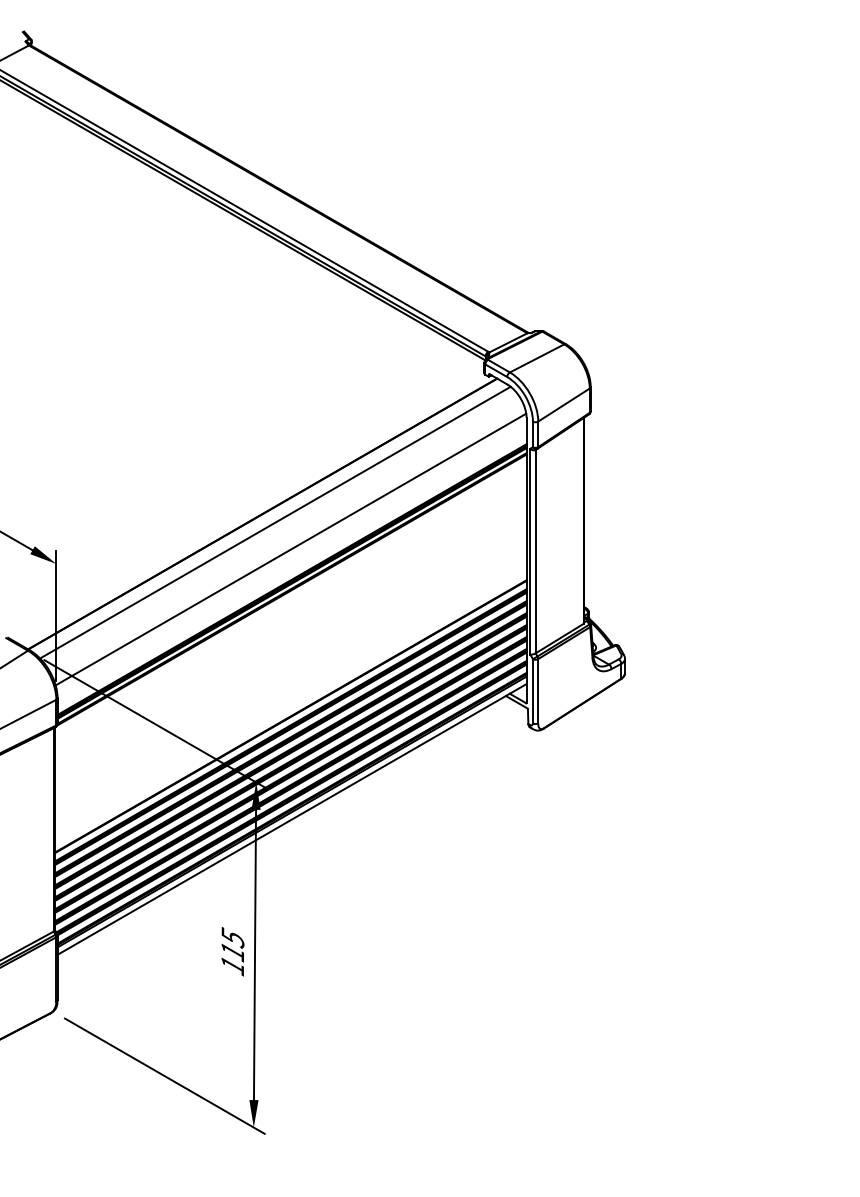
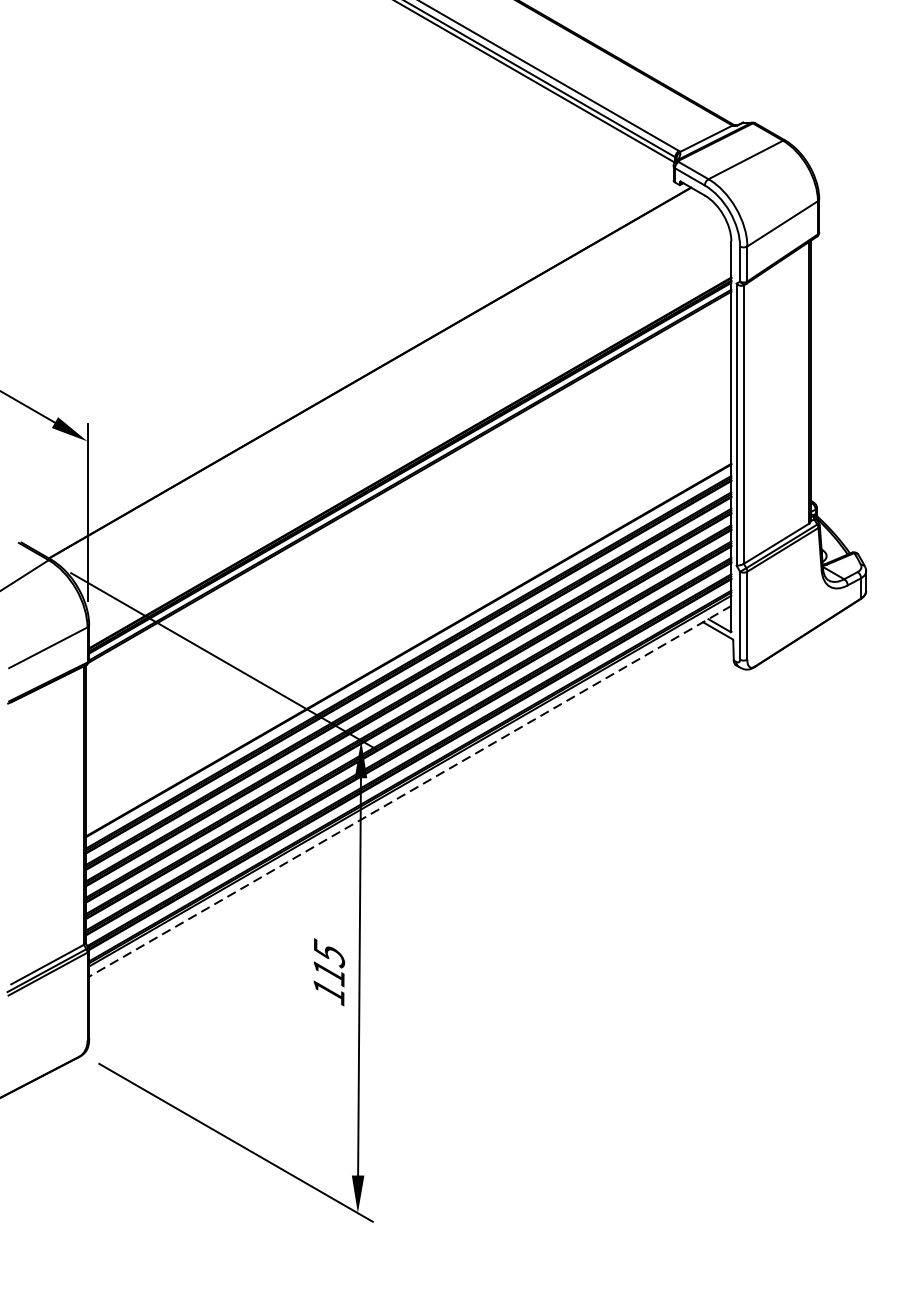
line: (275, 522) -> (387, 384), removed
line: (290, 549) -> (408, 421), removed
line: (292, 819) -> (410, 791), solid -> dashed

